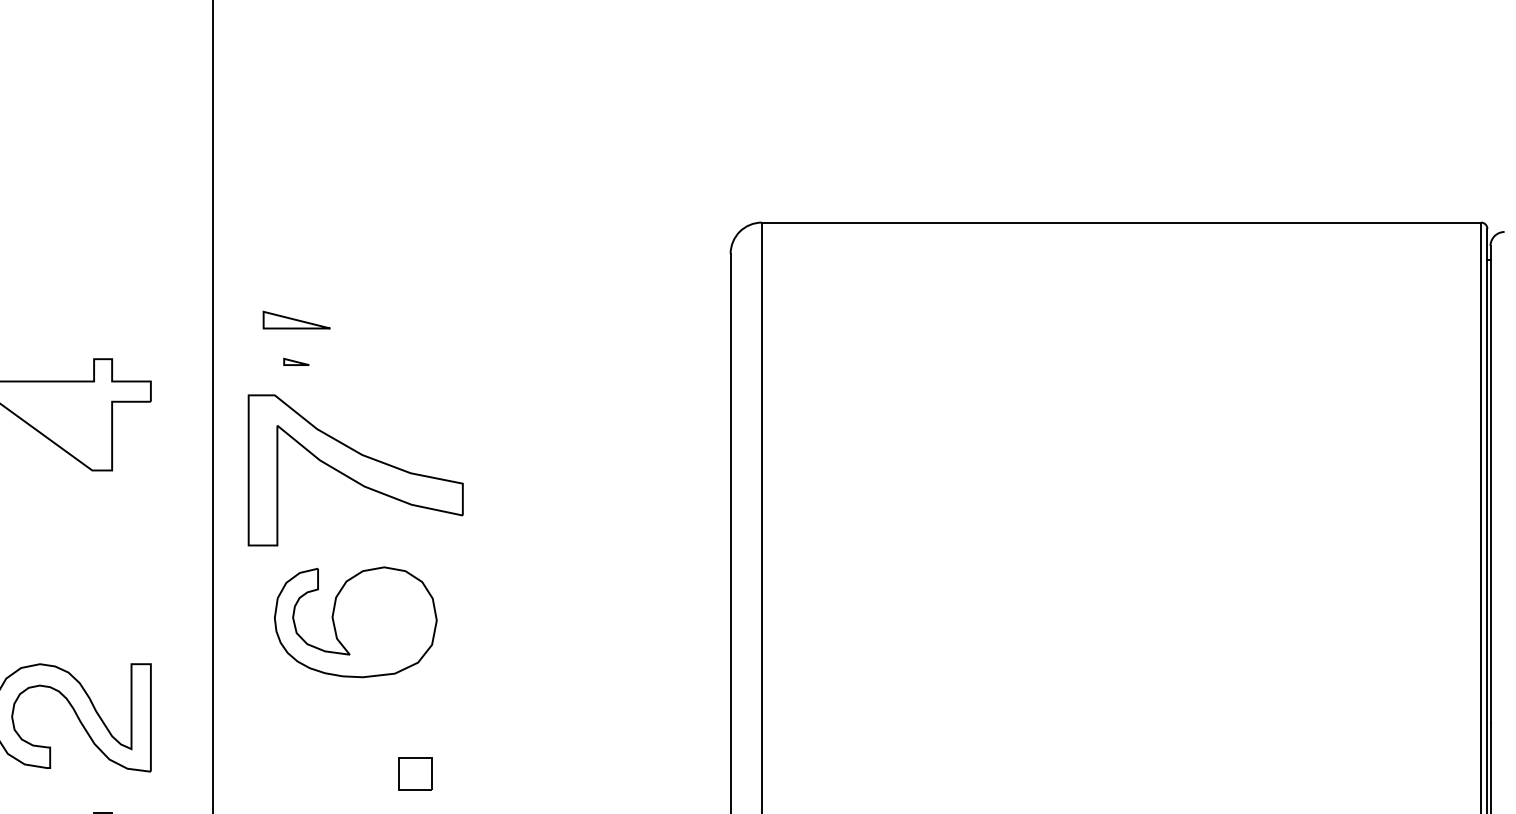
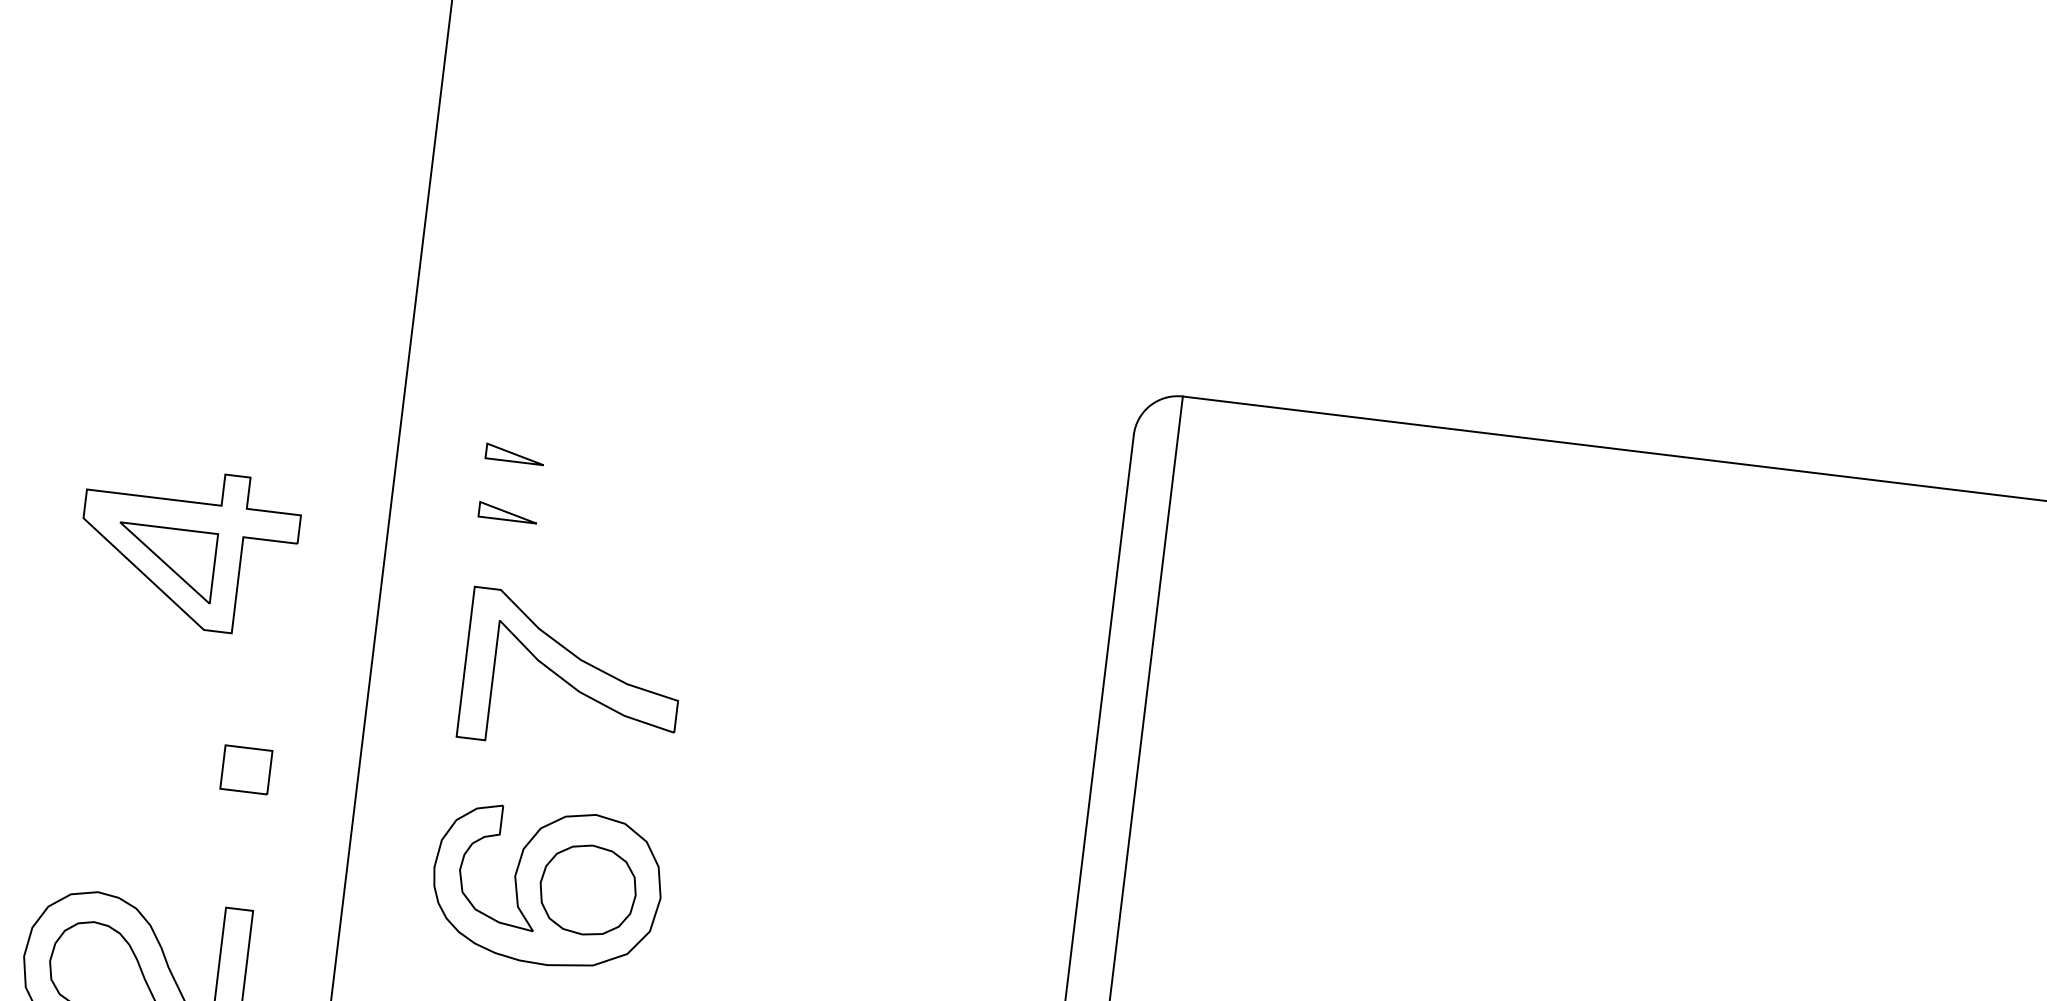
part: (296, 320) -> (515, 454), size x0.62
part: (296, 361) -> (508, 512), size x1.67
part: (58, 426) -> (164, 562), added
part: (355, 470) -> (572, 674), size x0.71
part: (133, 565) -> (245, 769), added
part: (384, 620) -> (587, 889), added

